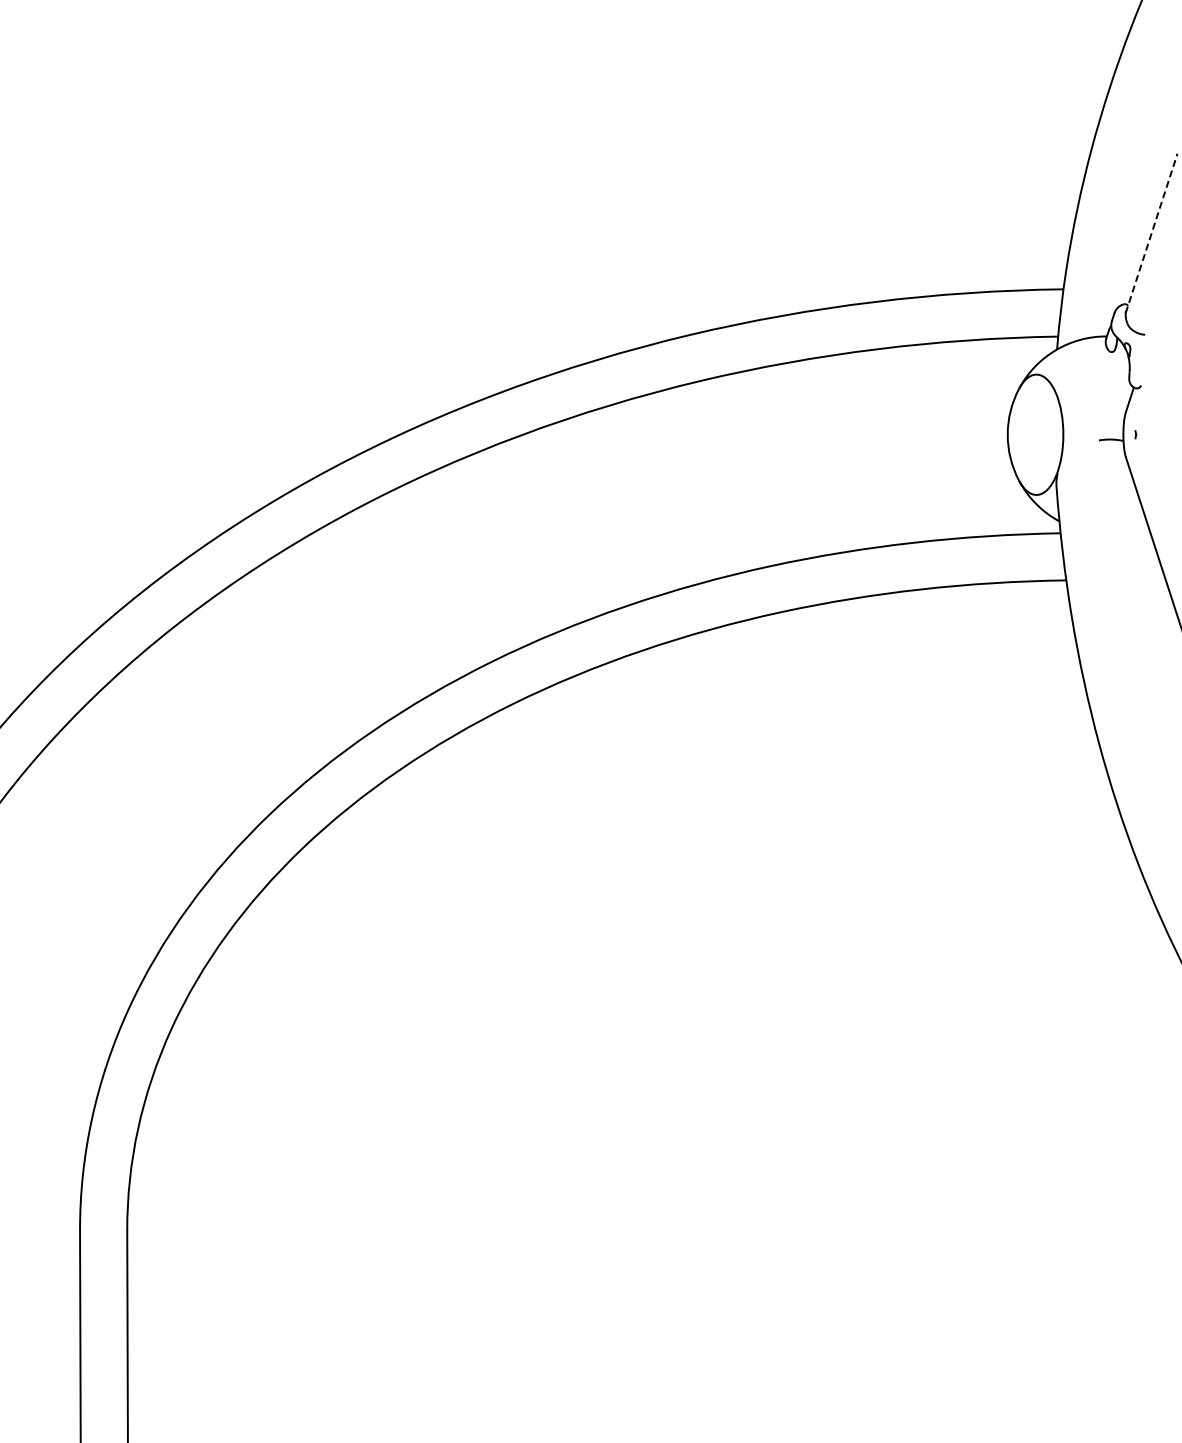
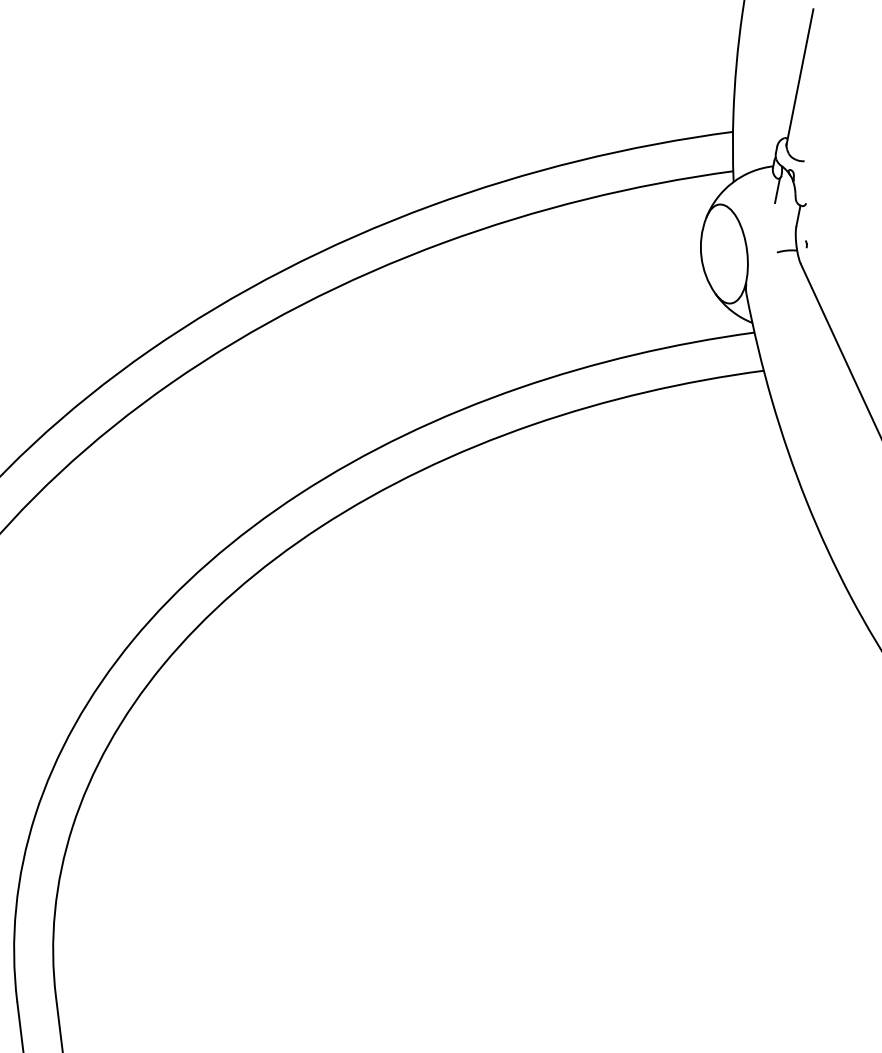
line: (1151, 233) -> (799, 77), dashed -> solid
line: (1108, 365) -> (777, 190), added

